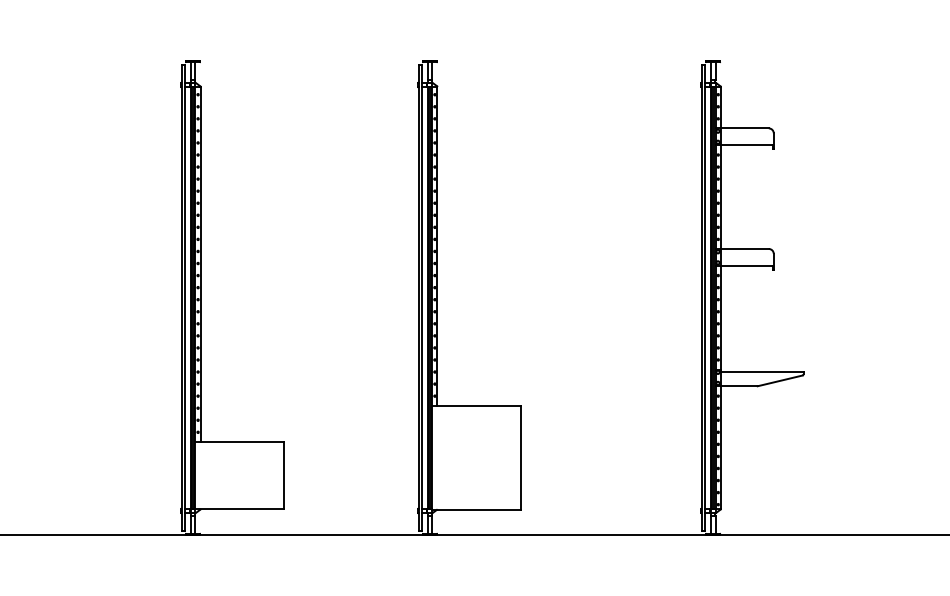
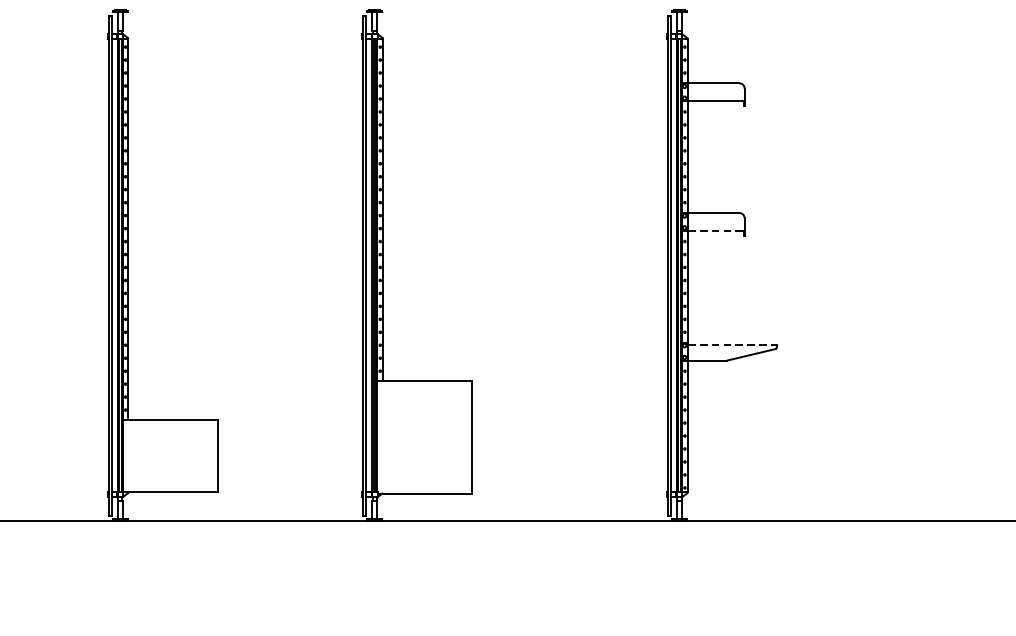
line: (747, 265) -> (716, 230), solid -> dashed
line: (762, 371) -> (732, 344), solid -> dashed

